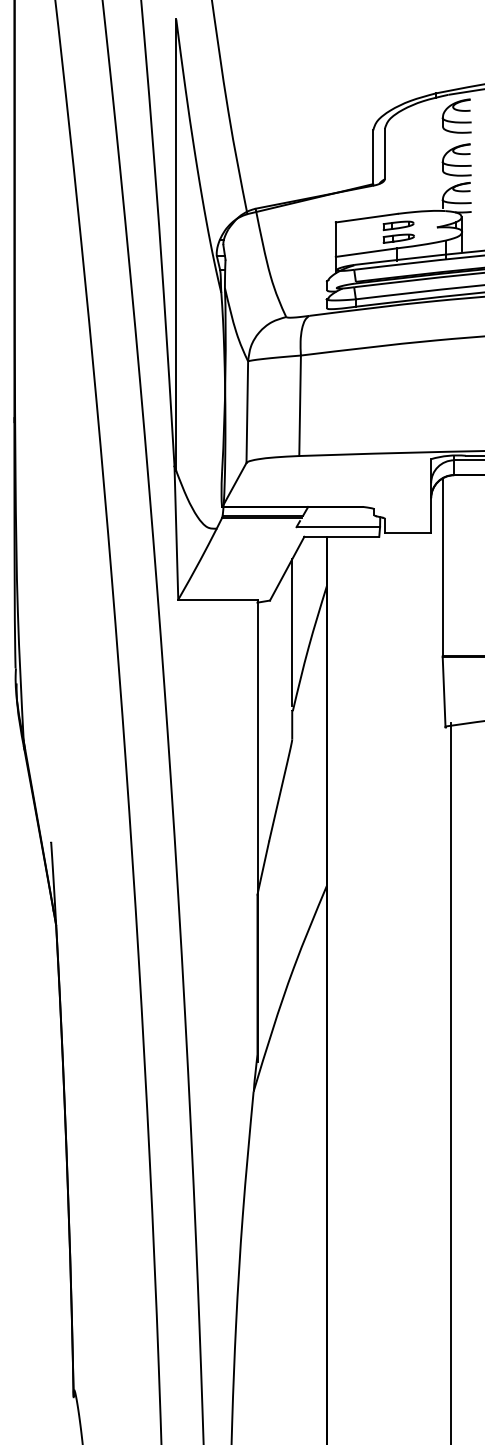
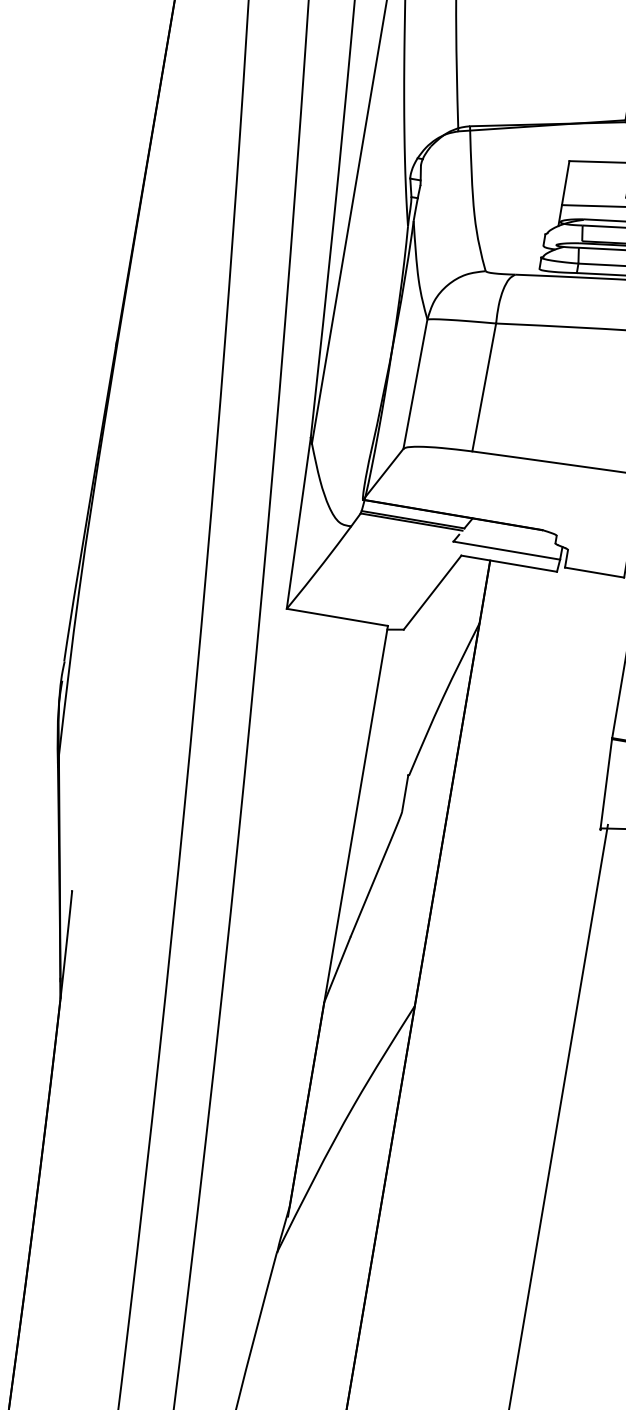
line: (292, 632) -> (425, 675), removed

